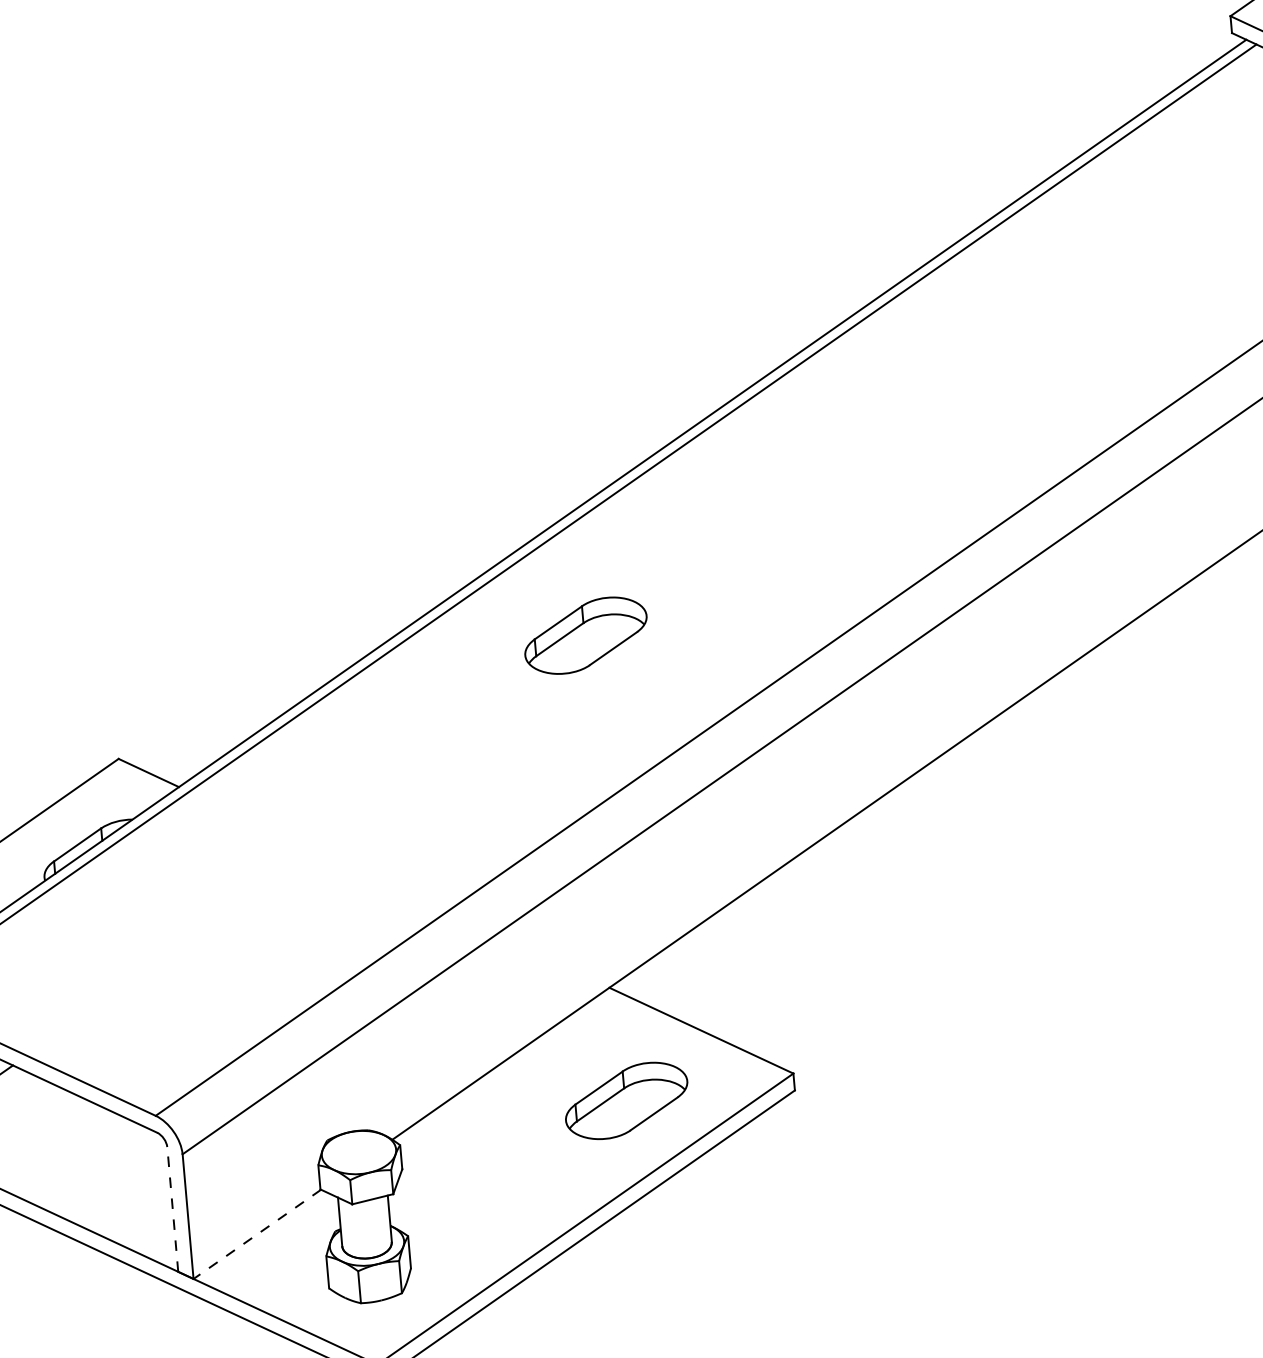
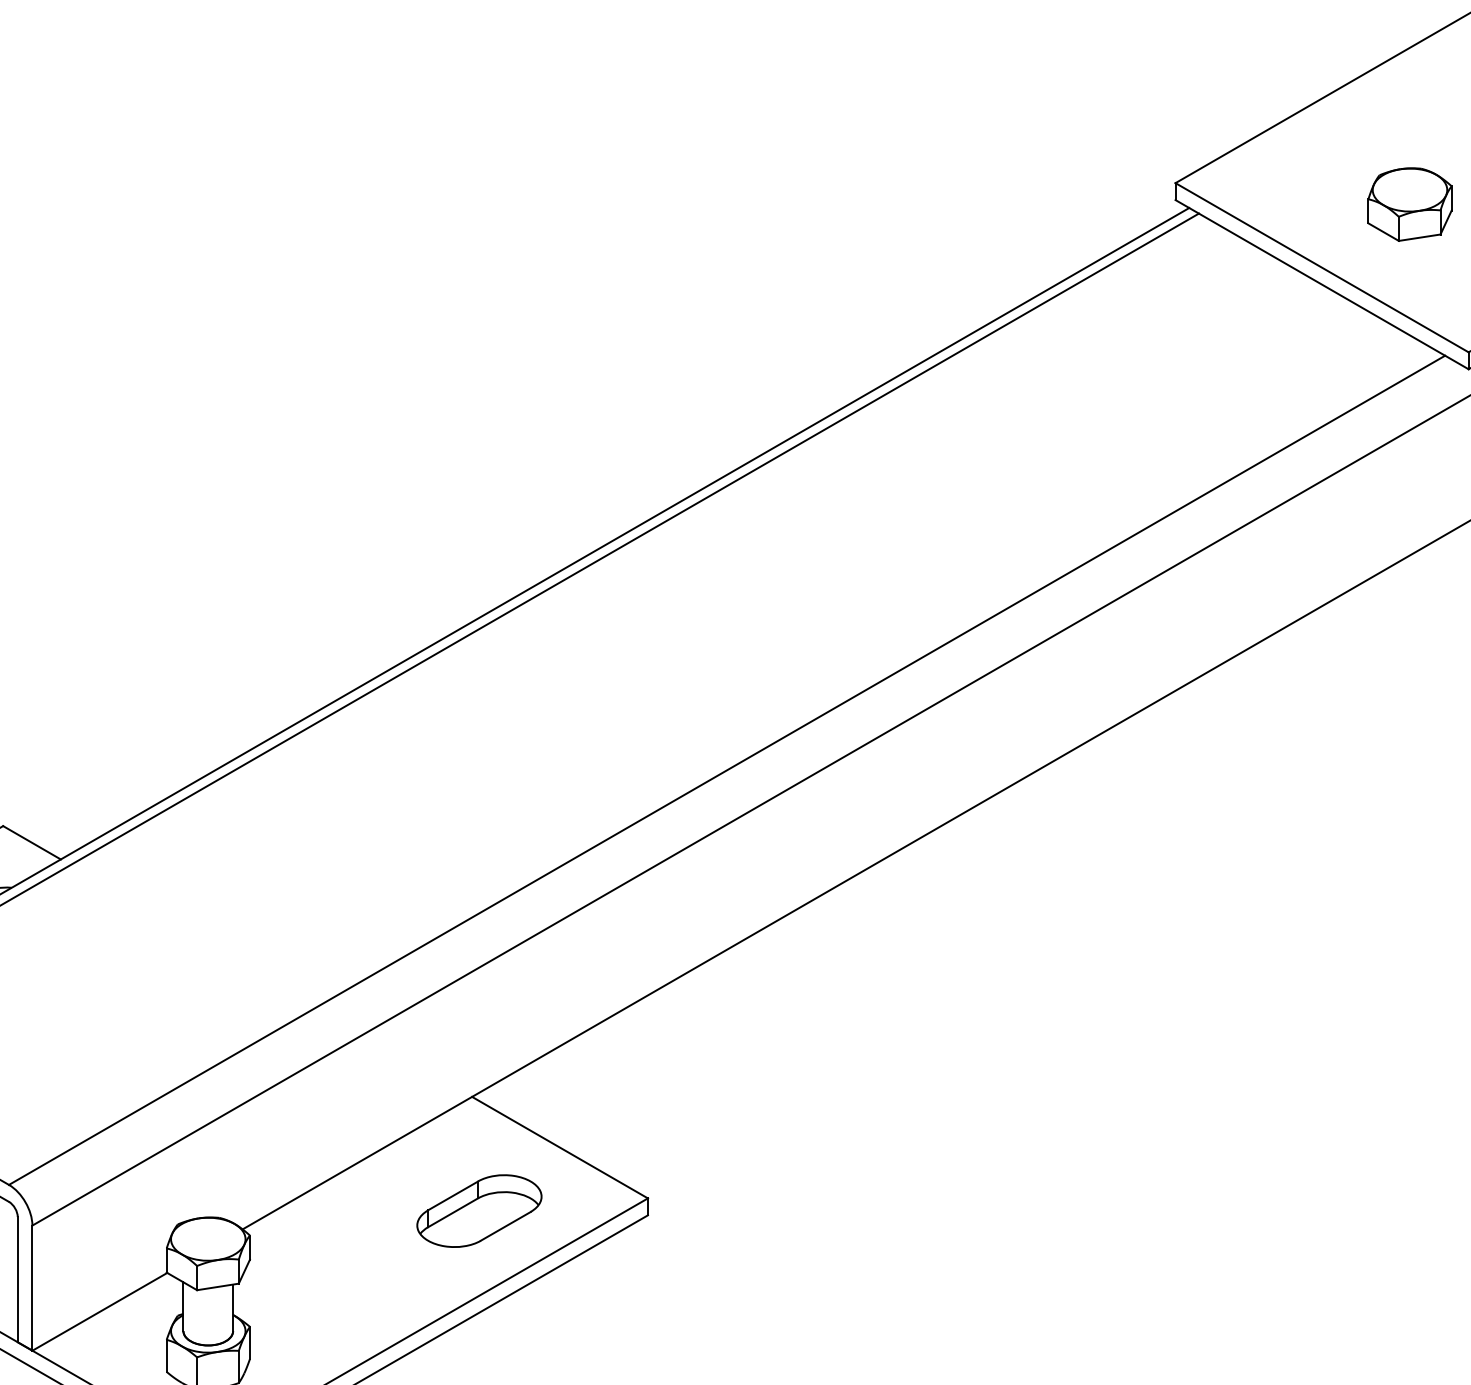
part: (585, 635) -> (479, 743), removed
line: (172, 1209) -> (17, 1279), dashed -> solid
line: (256, 1234) -> (99, 1311), dashed -> solid

